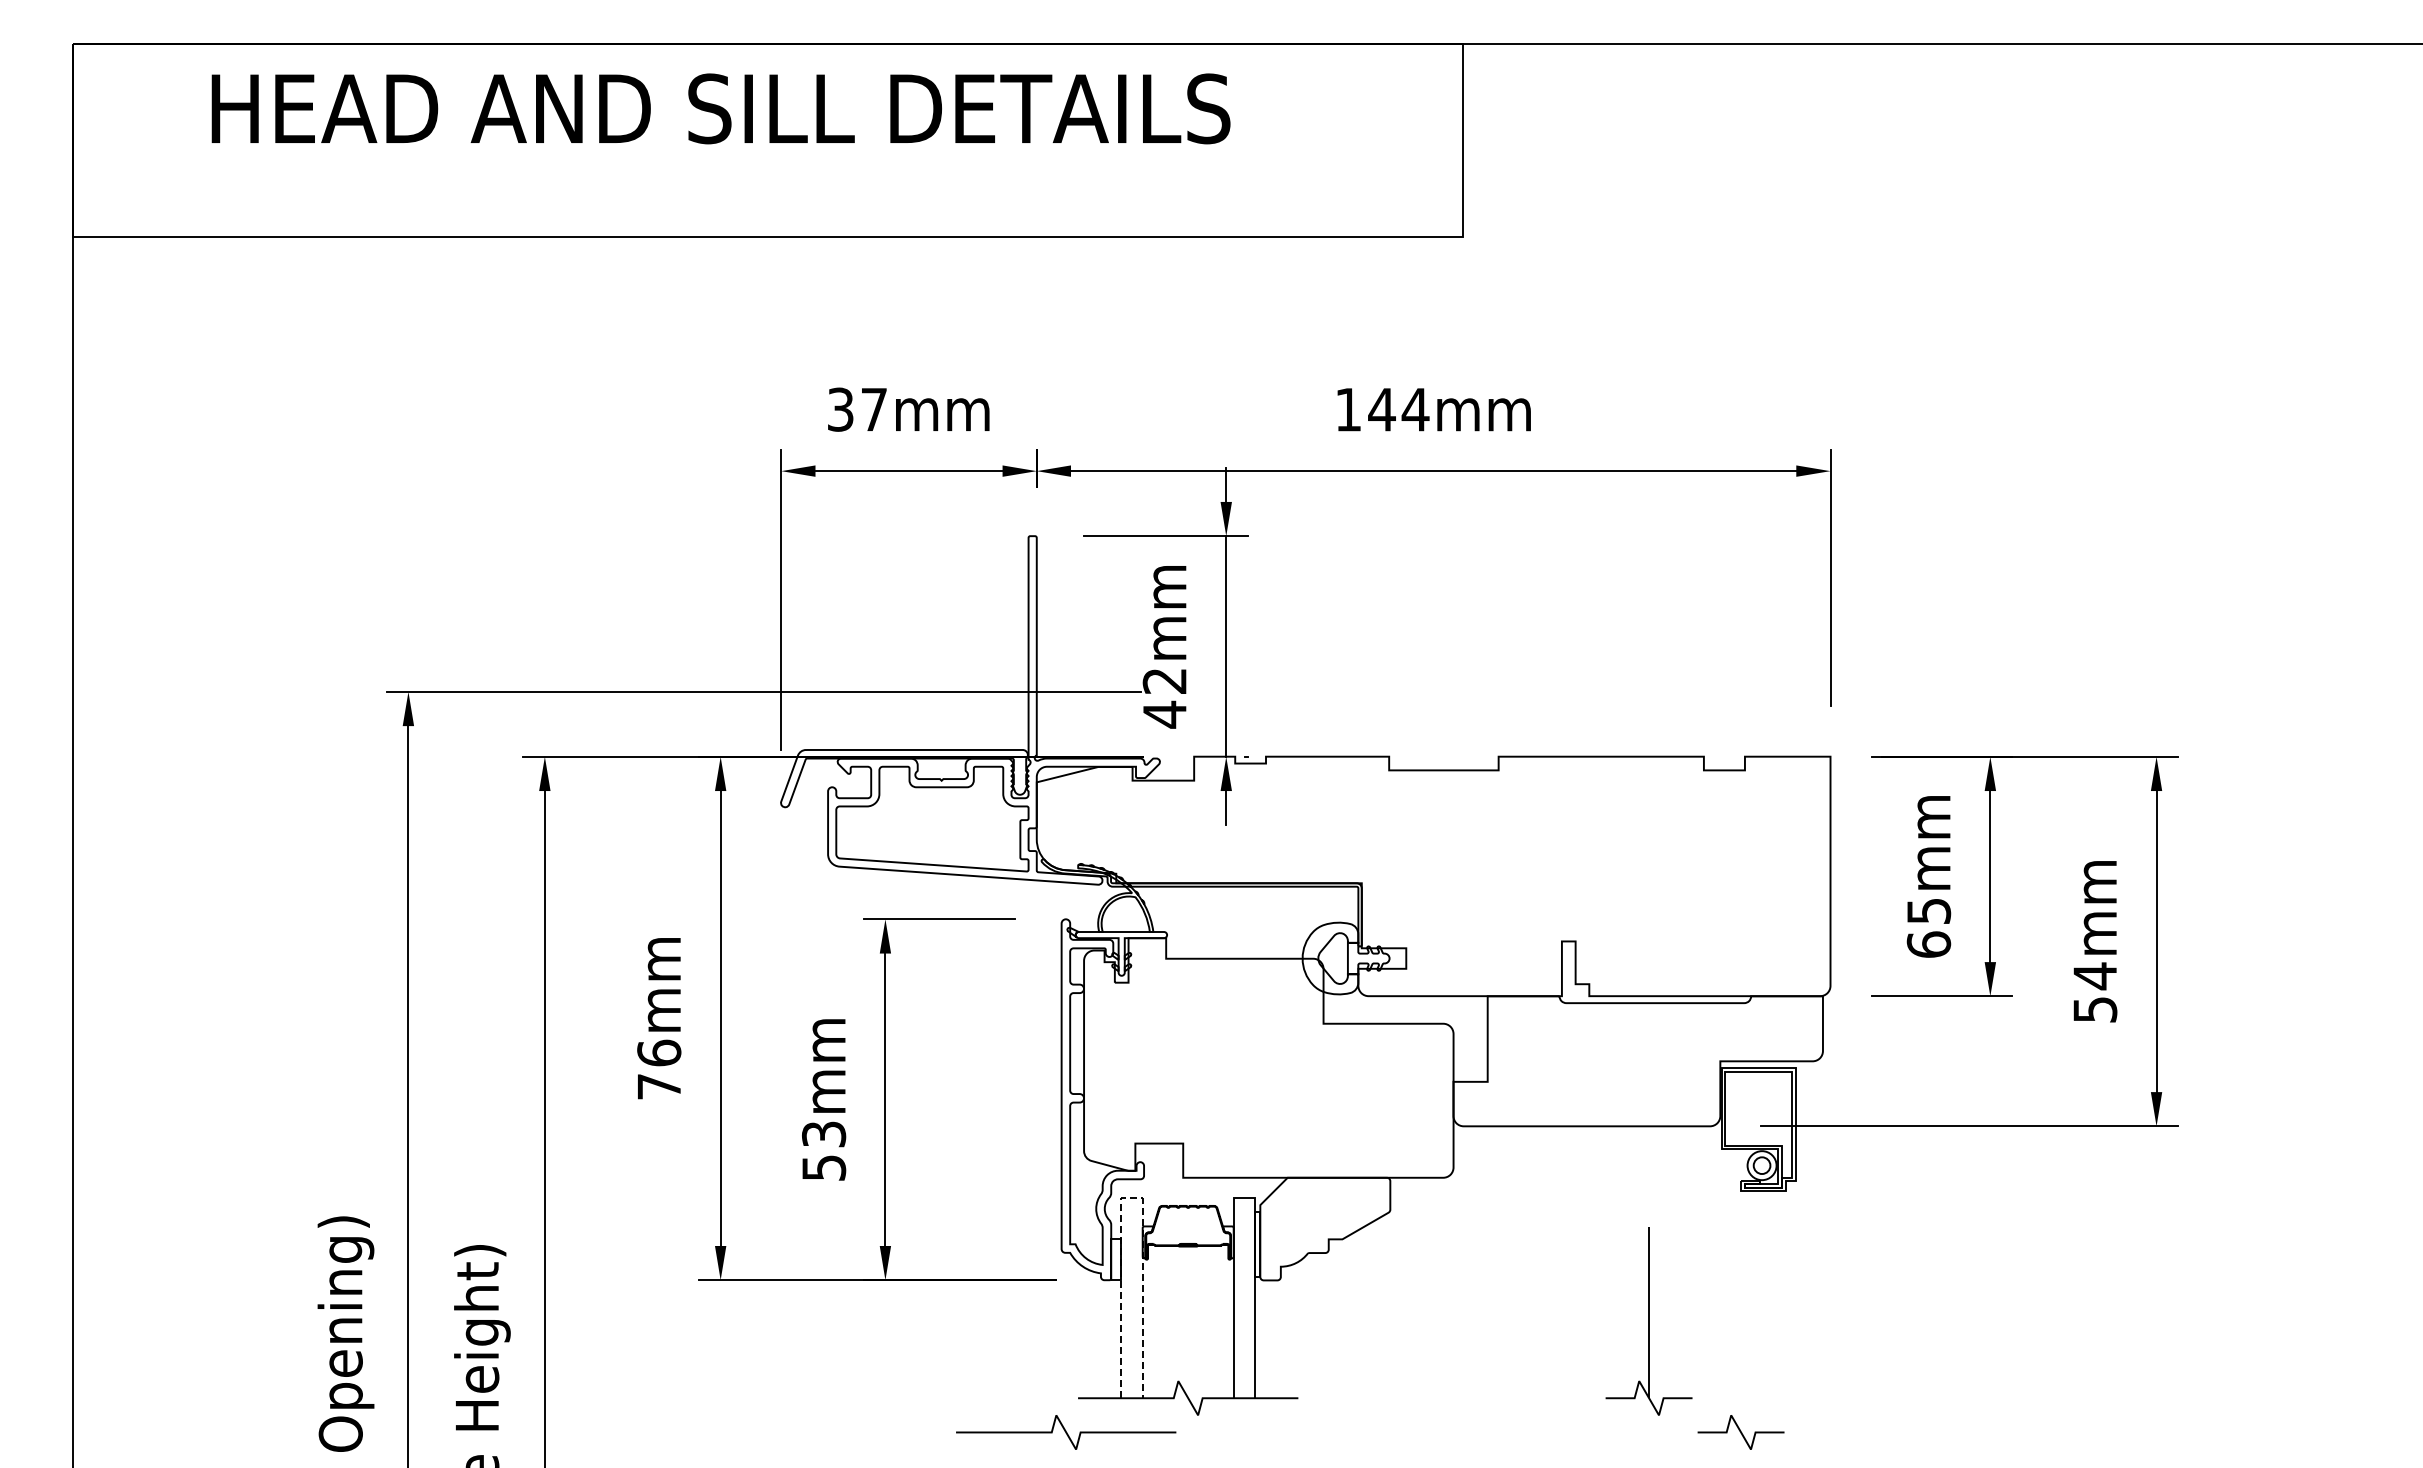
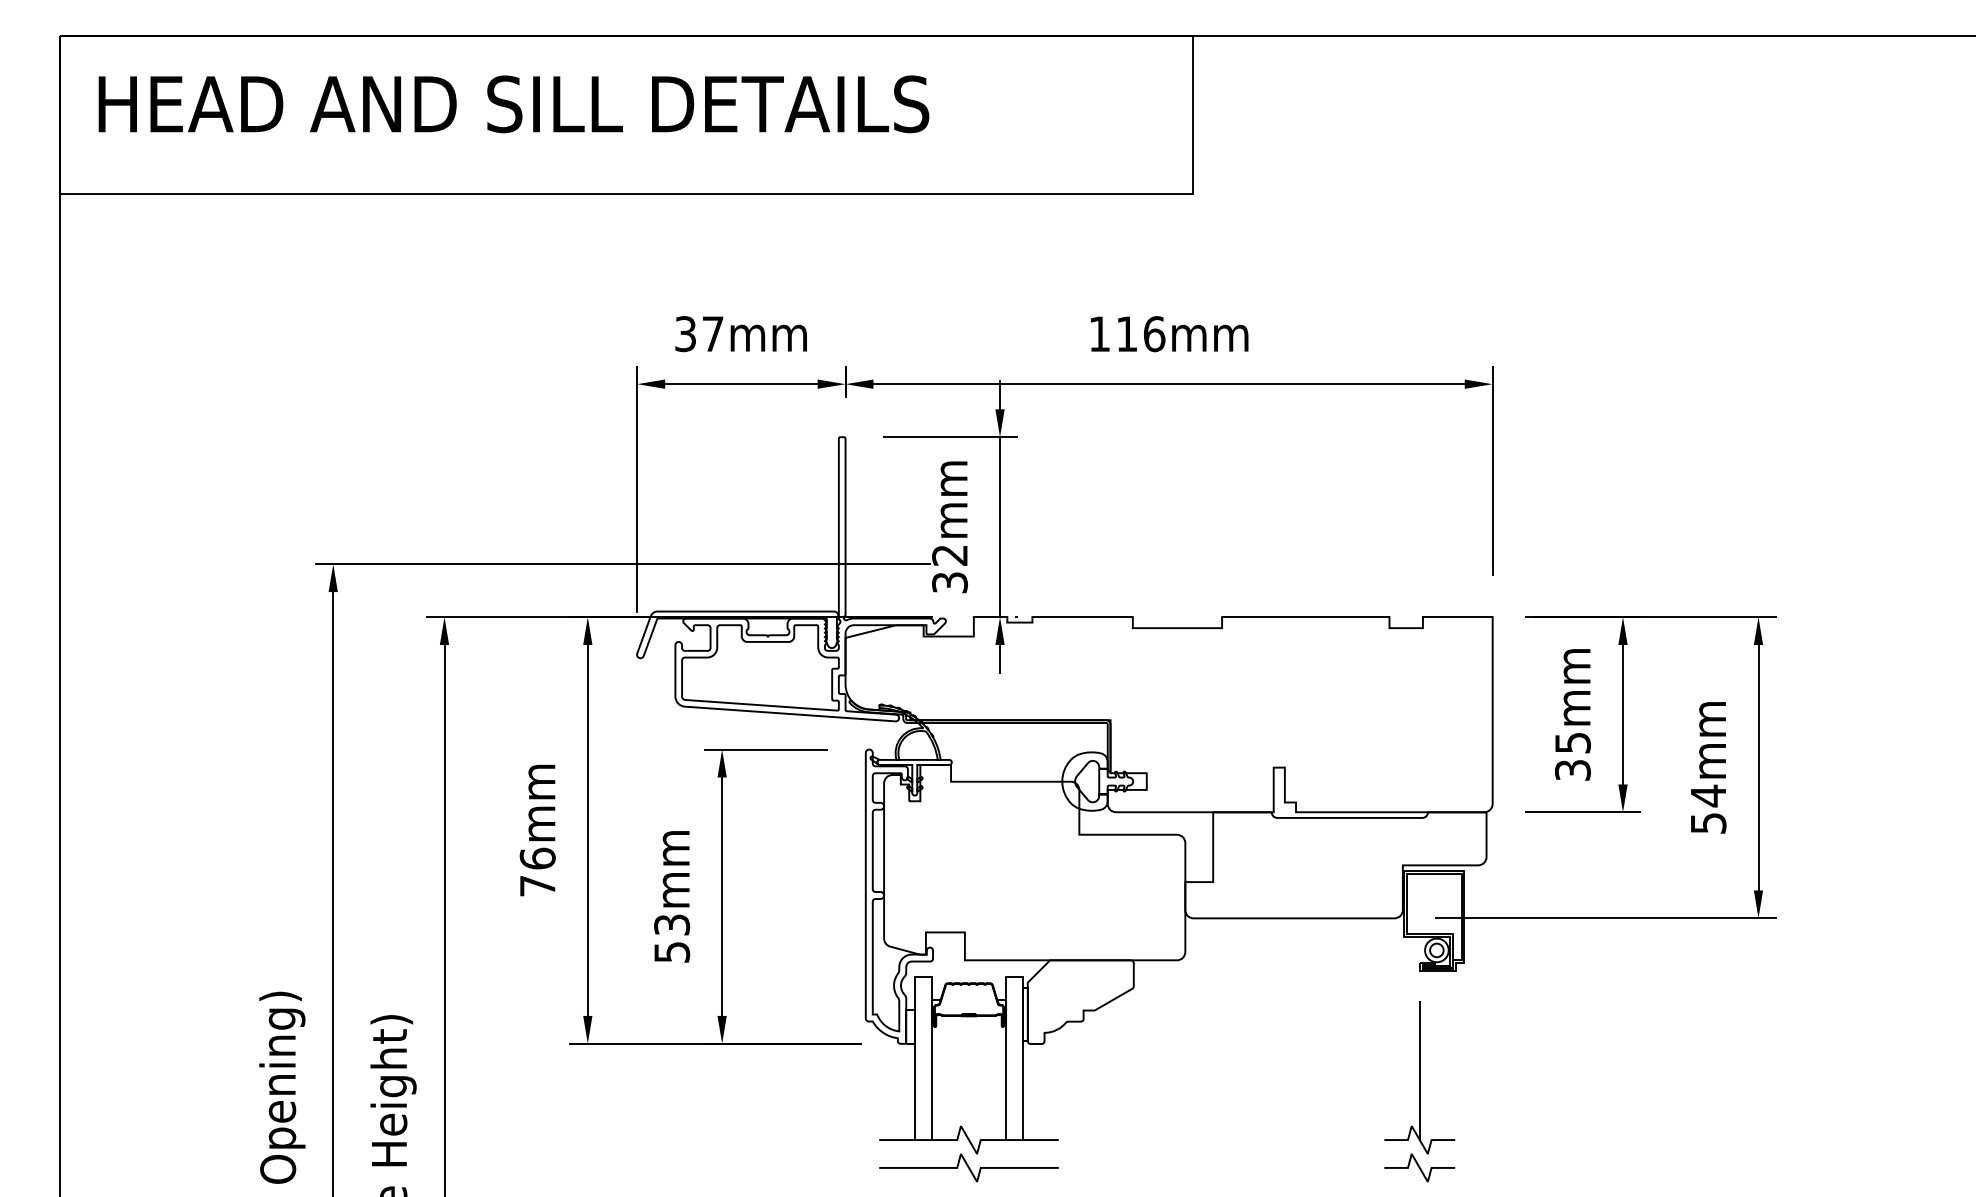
text: (720, 108) -> (513, 104), moved
text: (1398, 409) -> (1140, 333), 144mm -> 116mm
text: (1164, 714) -> (949, 582), 42mm -> 32mm
text: (1928, 944) -> (1572, 770), 65mm -> 35mm
line: (1132, 1198) -> (923, 977), dashed -> solid
part: (1648, 1321) -> (1419, 1077), moved
curve: (1066, 1432) -> (969, 1167), moved

